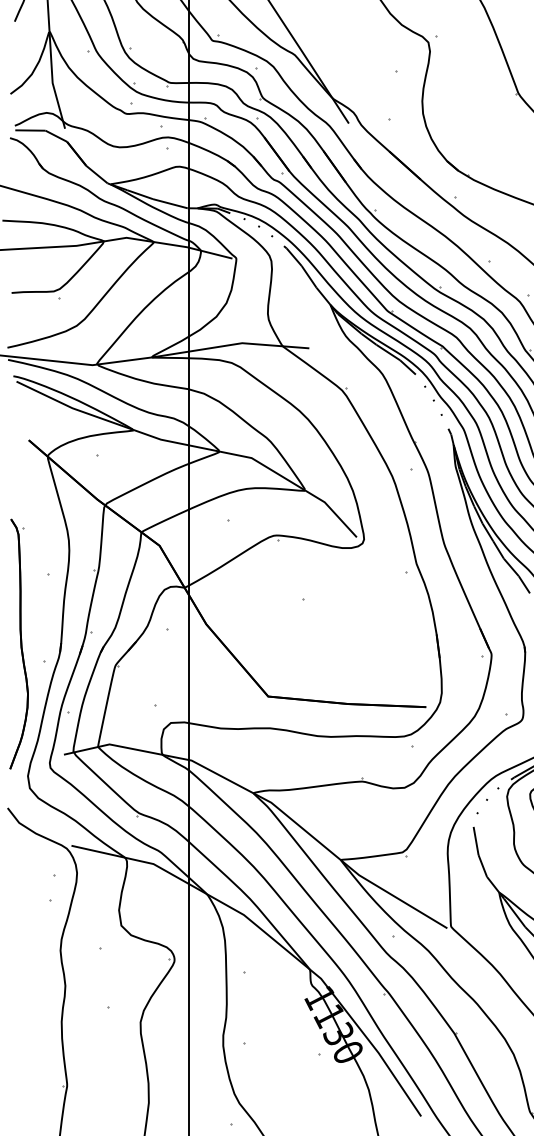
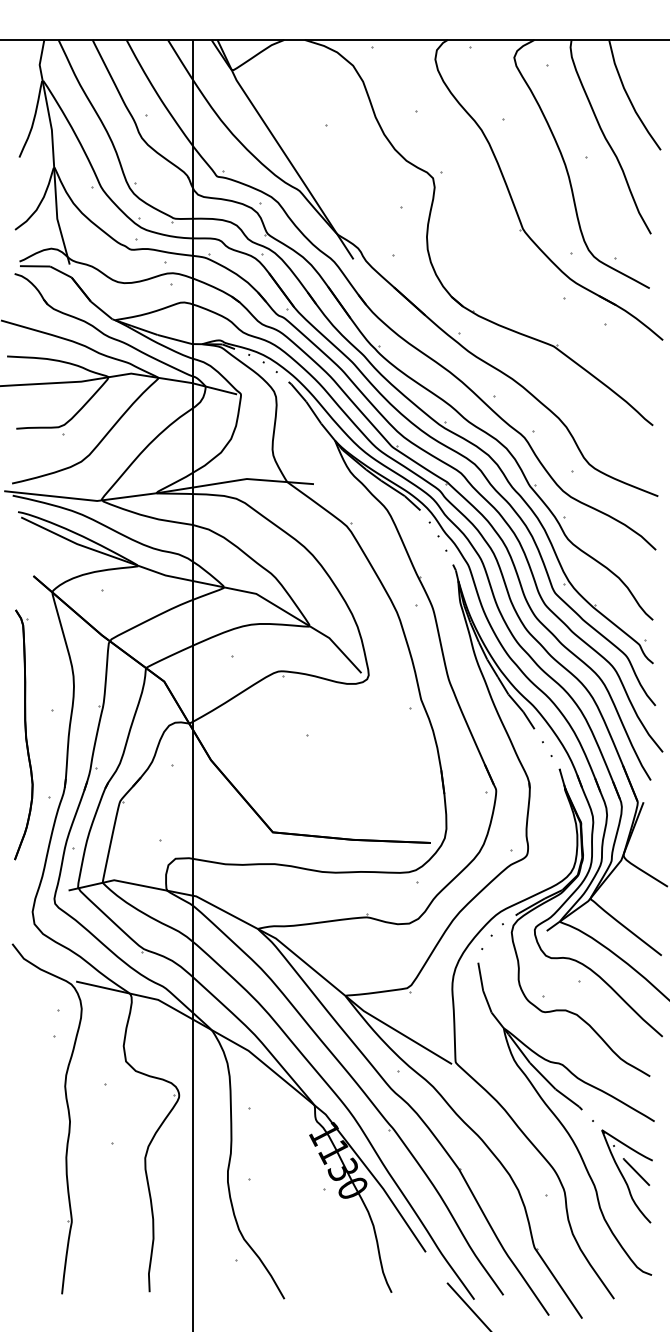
part: (18, 643) -> (23, 734), moved

